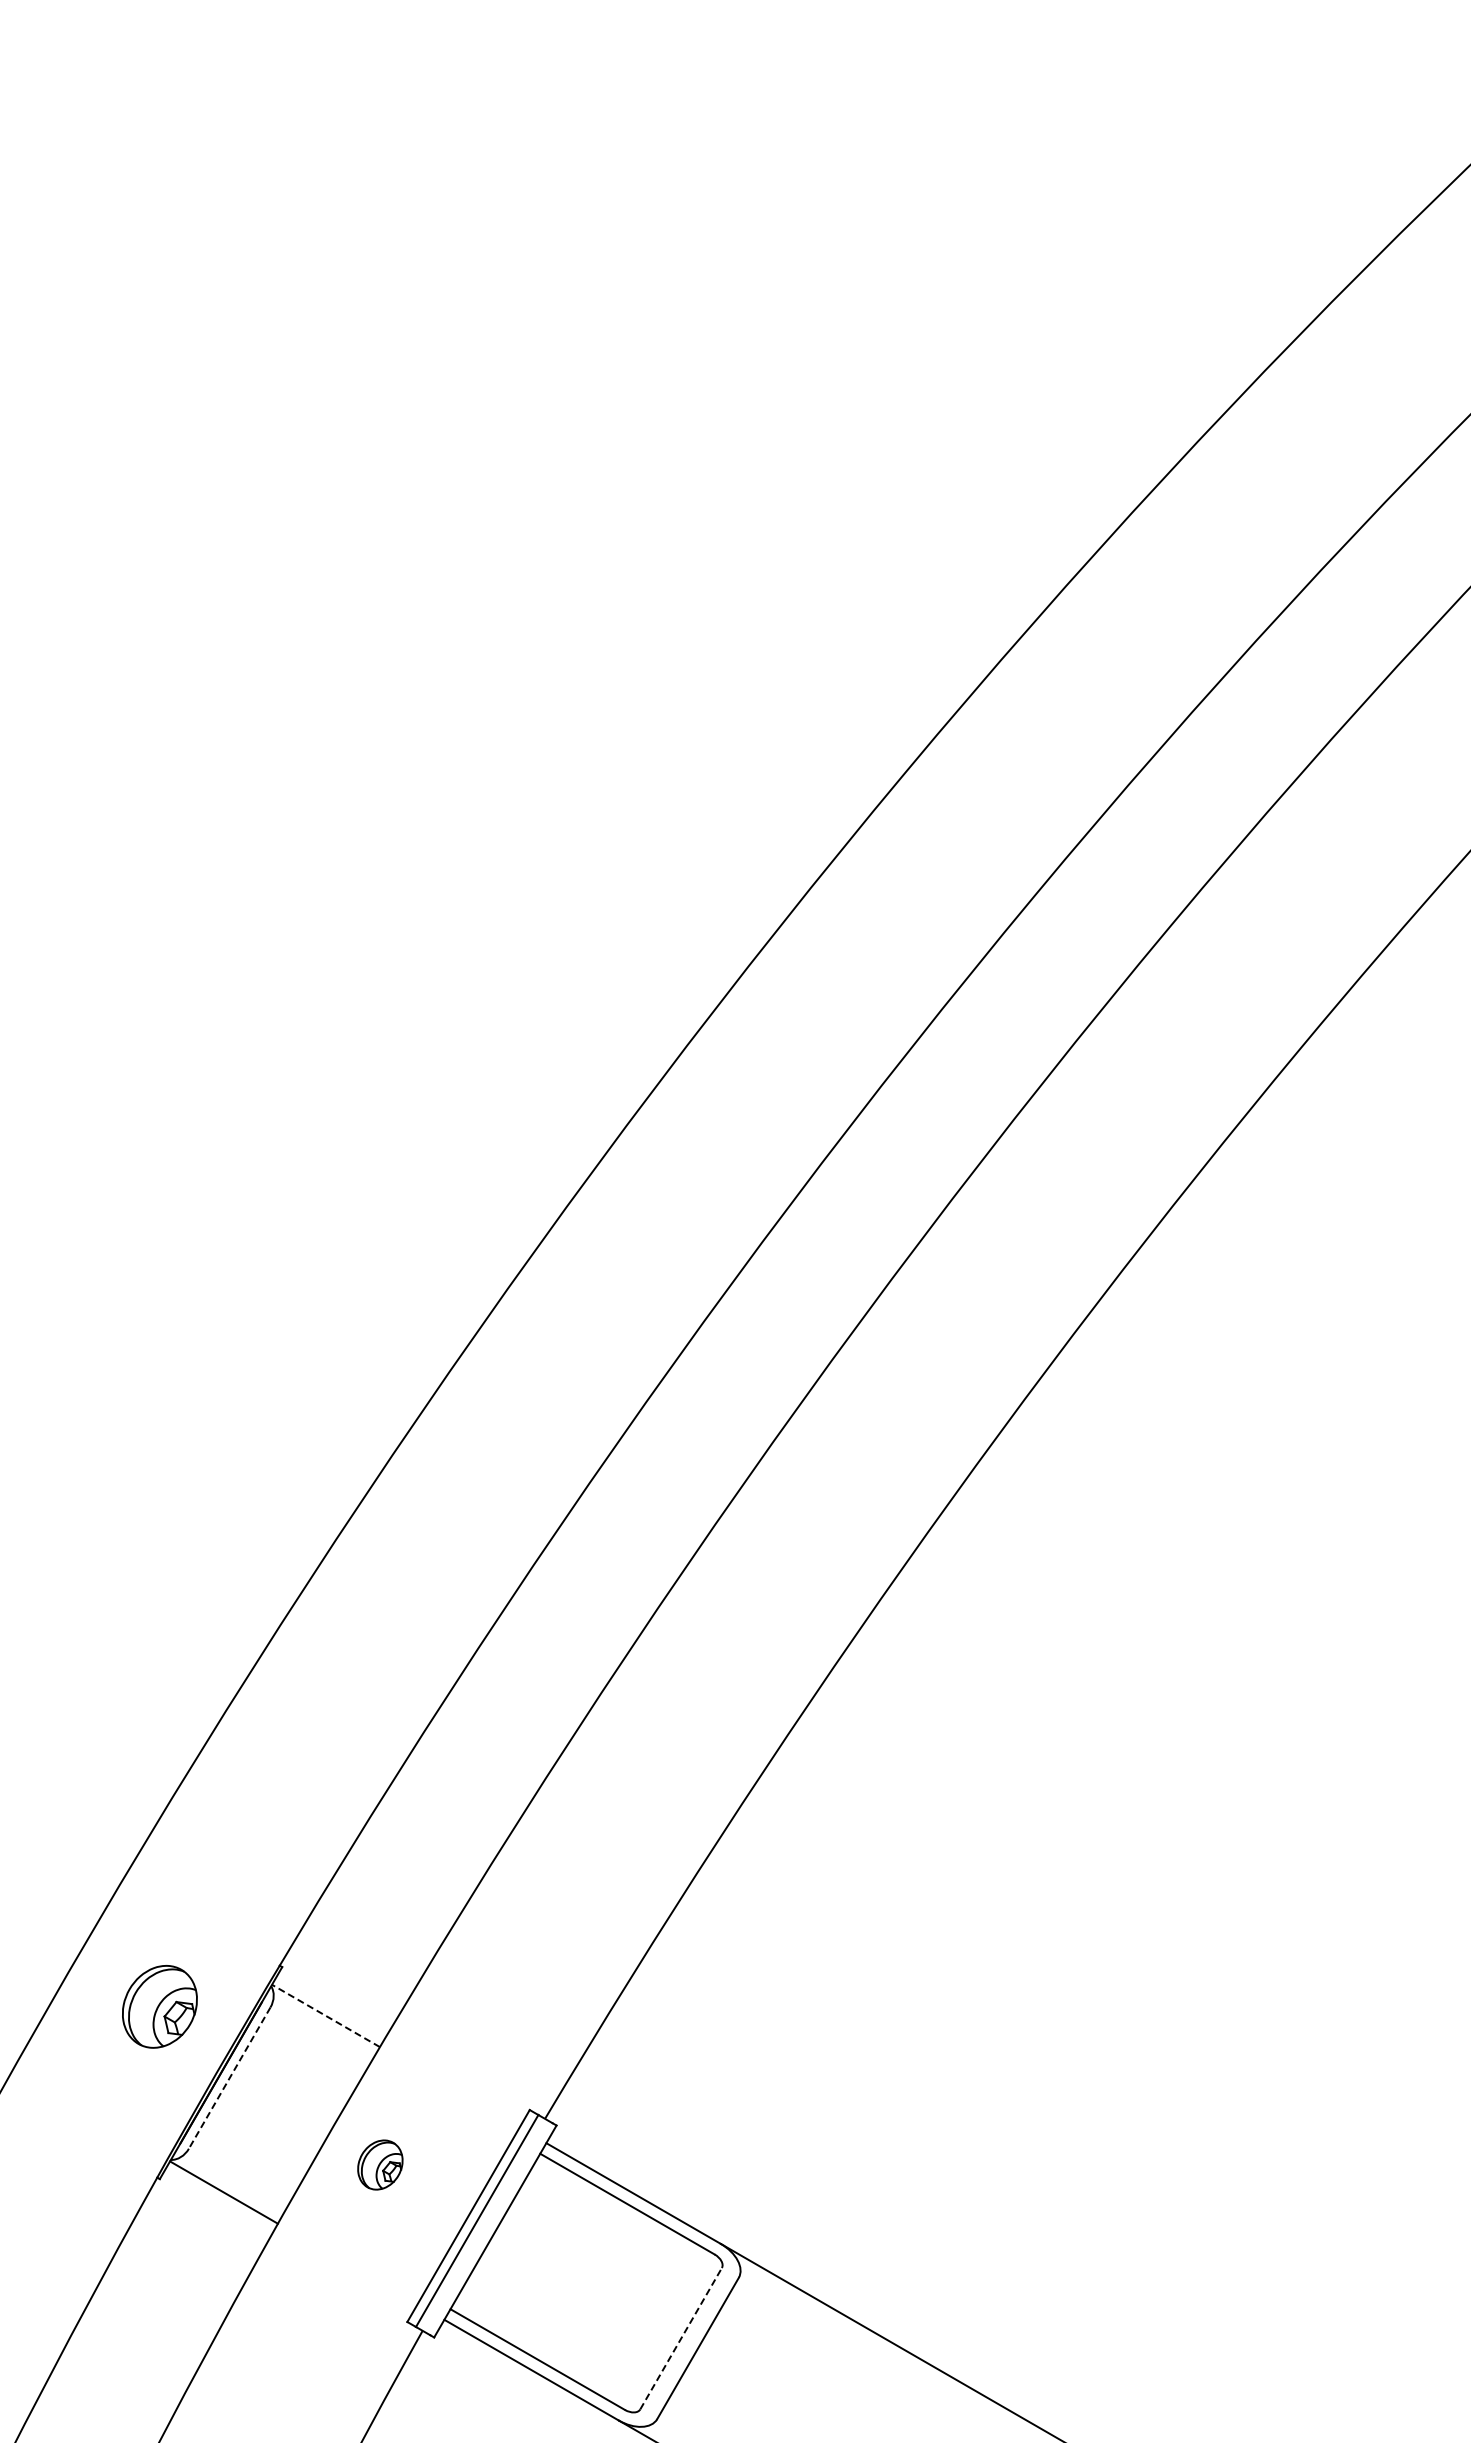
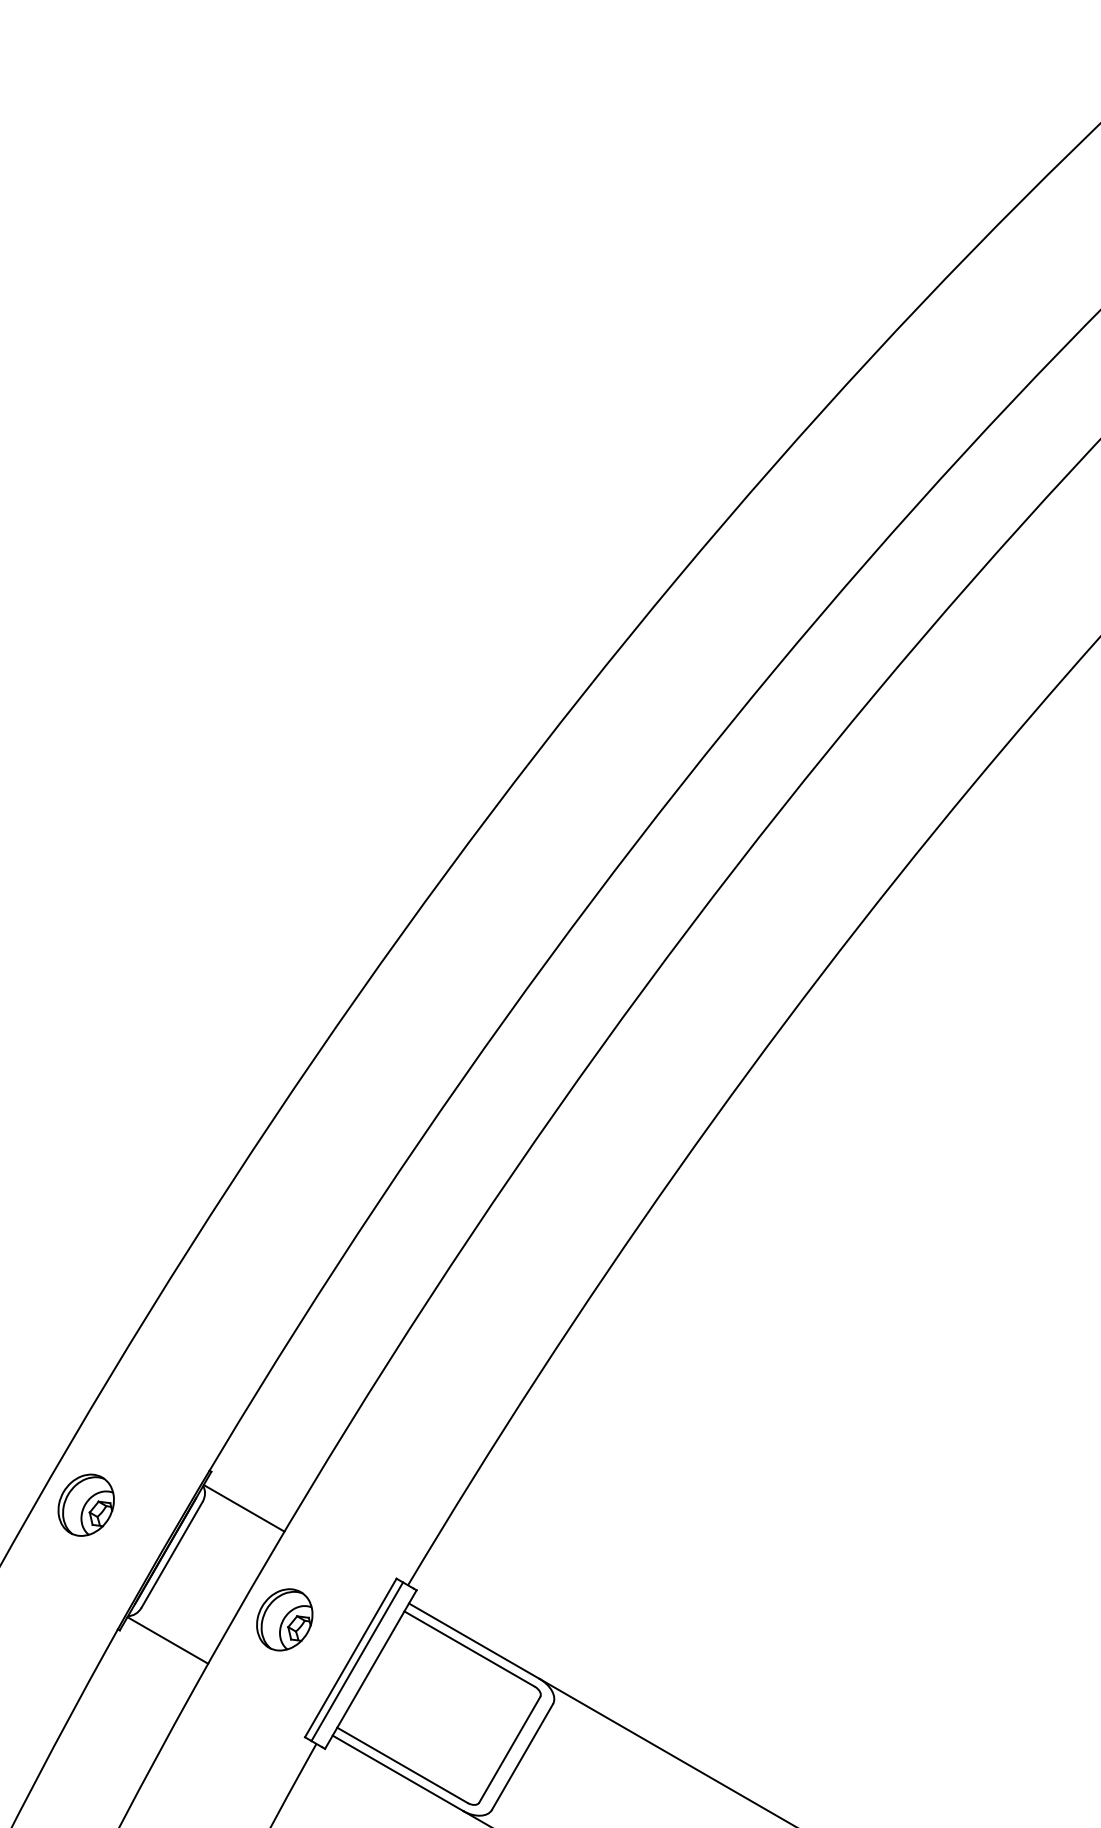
part: (159, 2006) -> (85, 1504), moved
line: (325, 2015) -> (243, 1507), dashed -> solid
line: (229, 2078) -> (171, 1555), dashed -> solid
part: (380, 2164) -> (284, 1619), size x1.67
line: (681, 2338) -> (510, 1749), dashed -> solid

